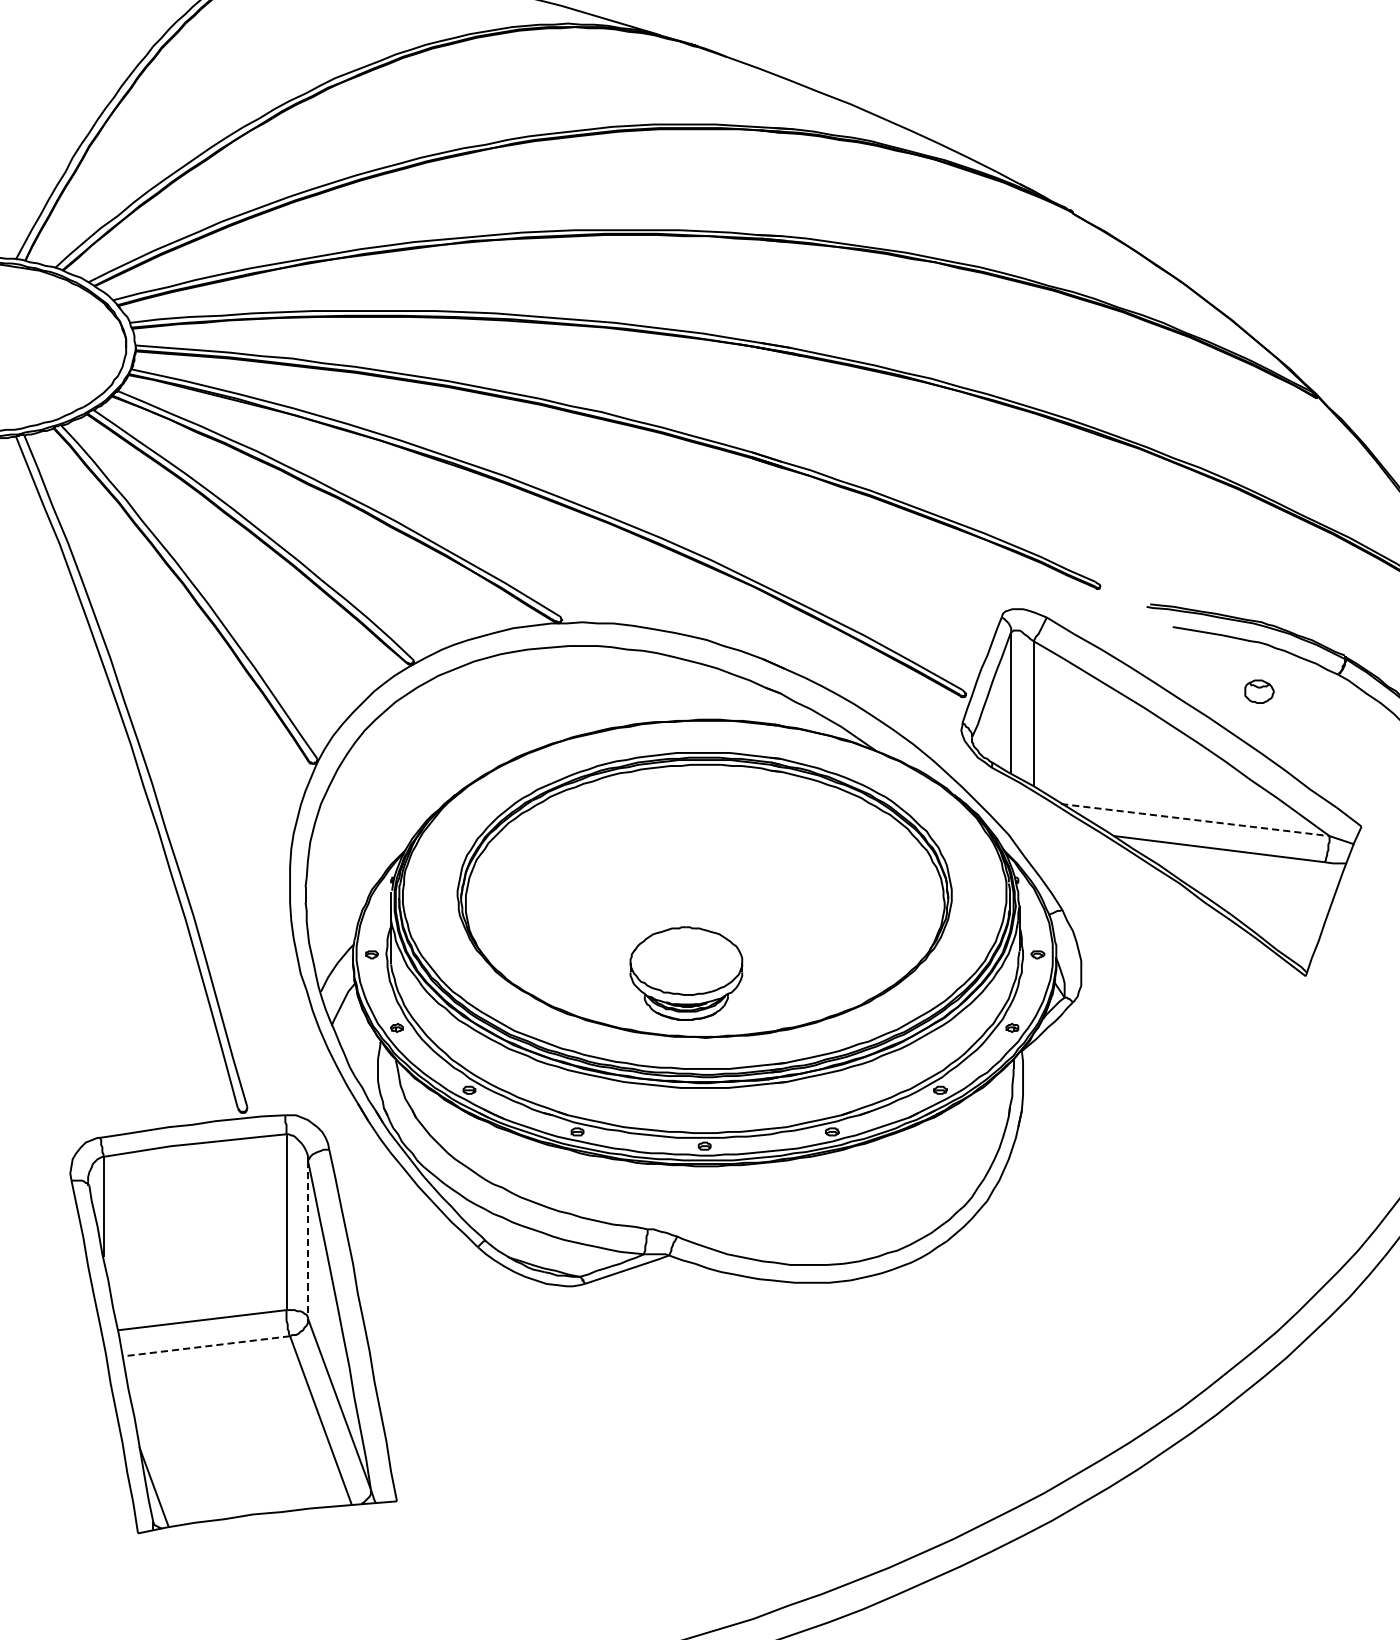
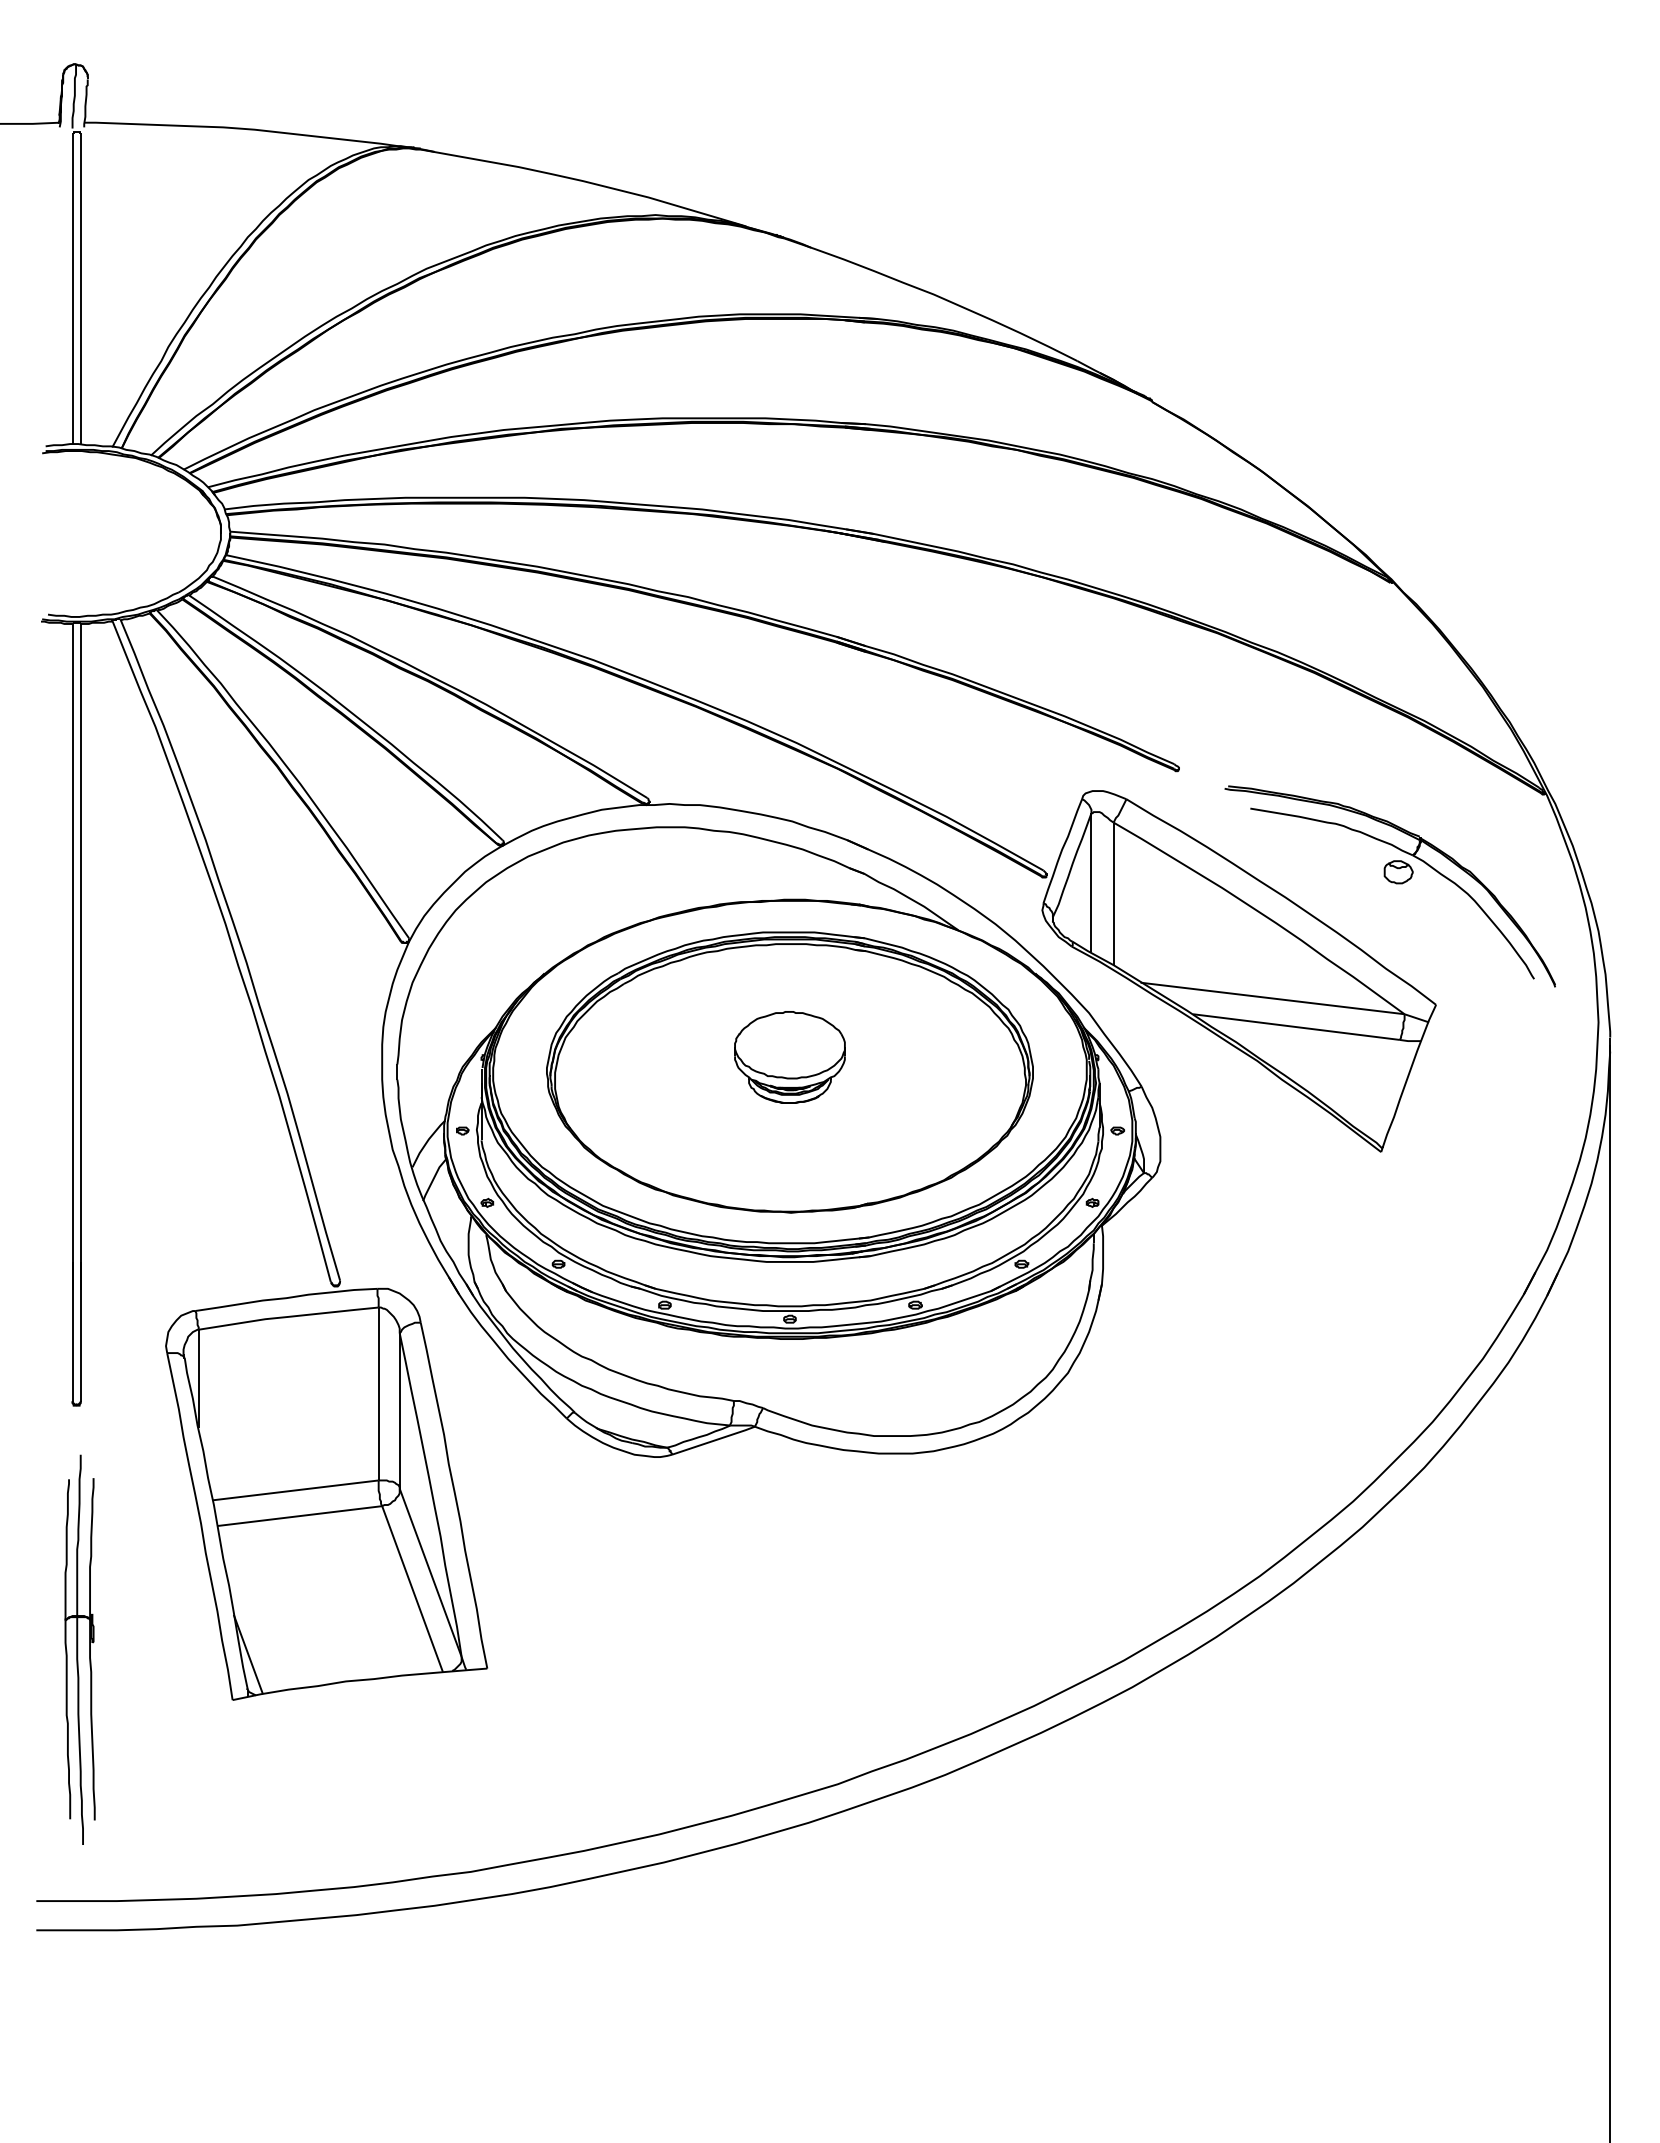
part: (1259, 691) -> (1398, 872), moved
line: (1195, 820) -> (1272, 998), dashed -> solid
part: (685, 973) -> (789, 1057), moved
line: (307, 1238) -> (399, 1410), dashed -> solid
line: (206, 1346) -> (299, 1516), dashed -> solid

